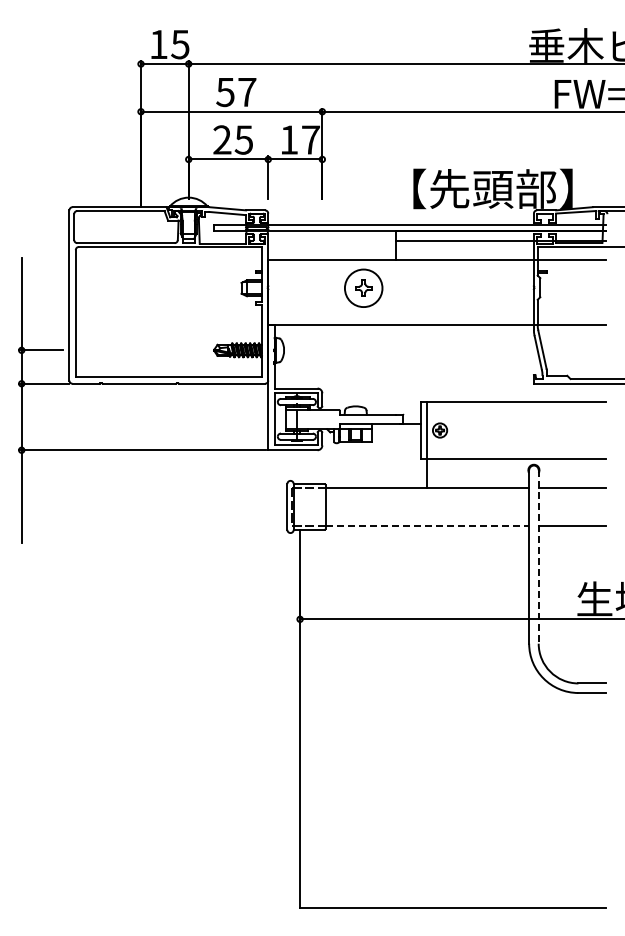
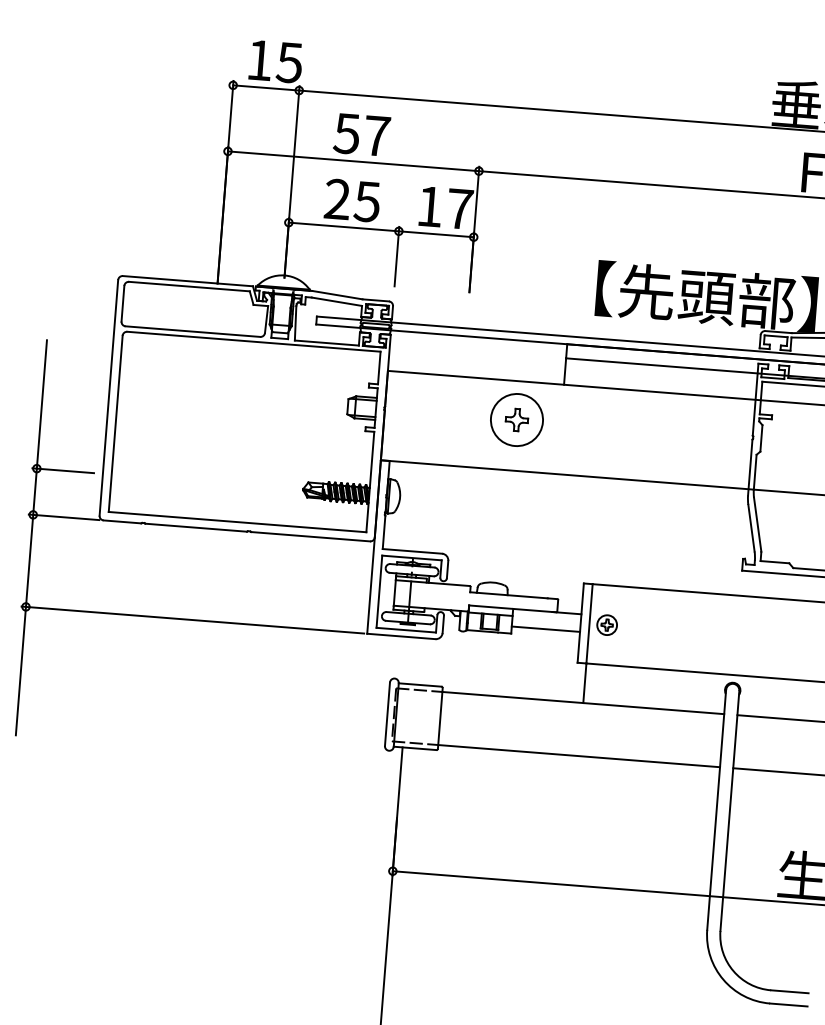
line: (395, 436) -> (544, 628), added
line: (427, 526) -> (579, 756), dashed -> solid
line: (538, 557) -> (729, 811), dashed -> solid

